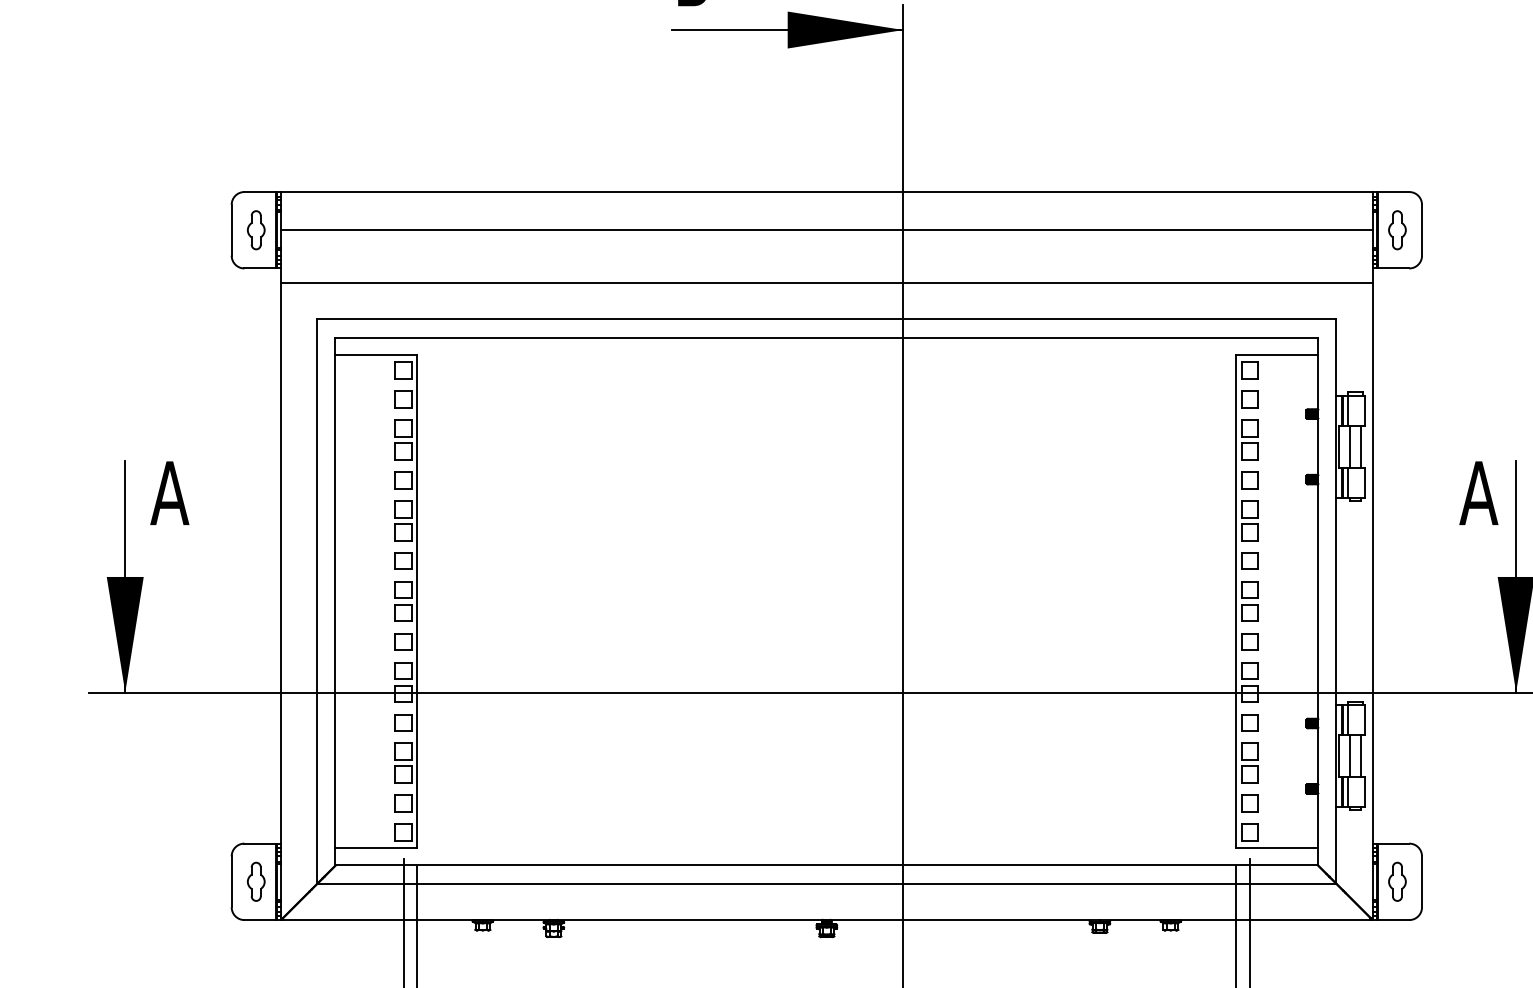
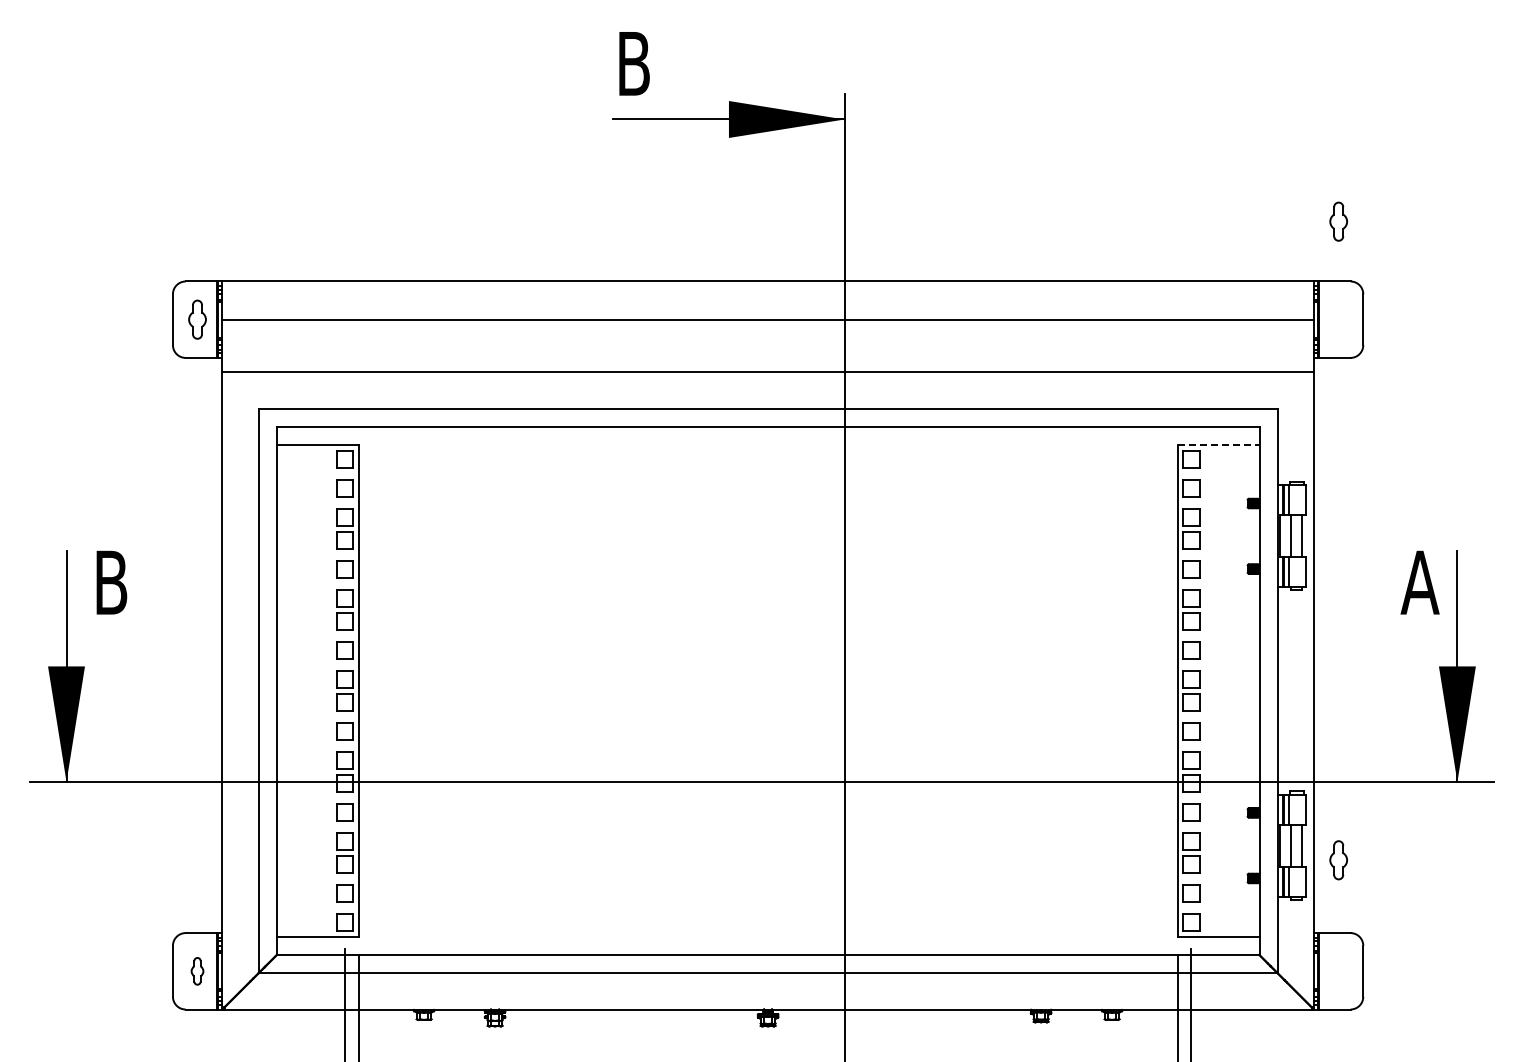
part: (1397, 230) -> (1338, 221), moved
line: (1277, 355) -> (1218, 444), solid -> dashed
text: (169, 493) -> (110, 582), A -> B
part: (256, 882) -> (197, 971), size x0.7
part: (1397, 882) -> (1338, 860), moved

